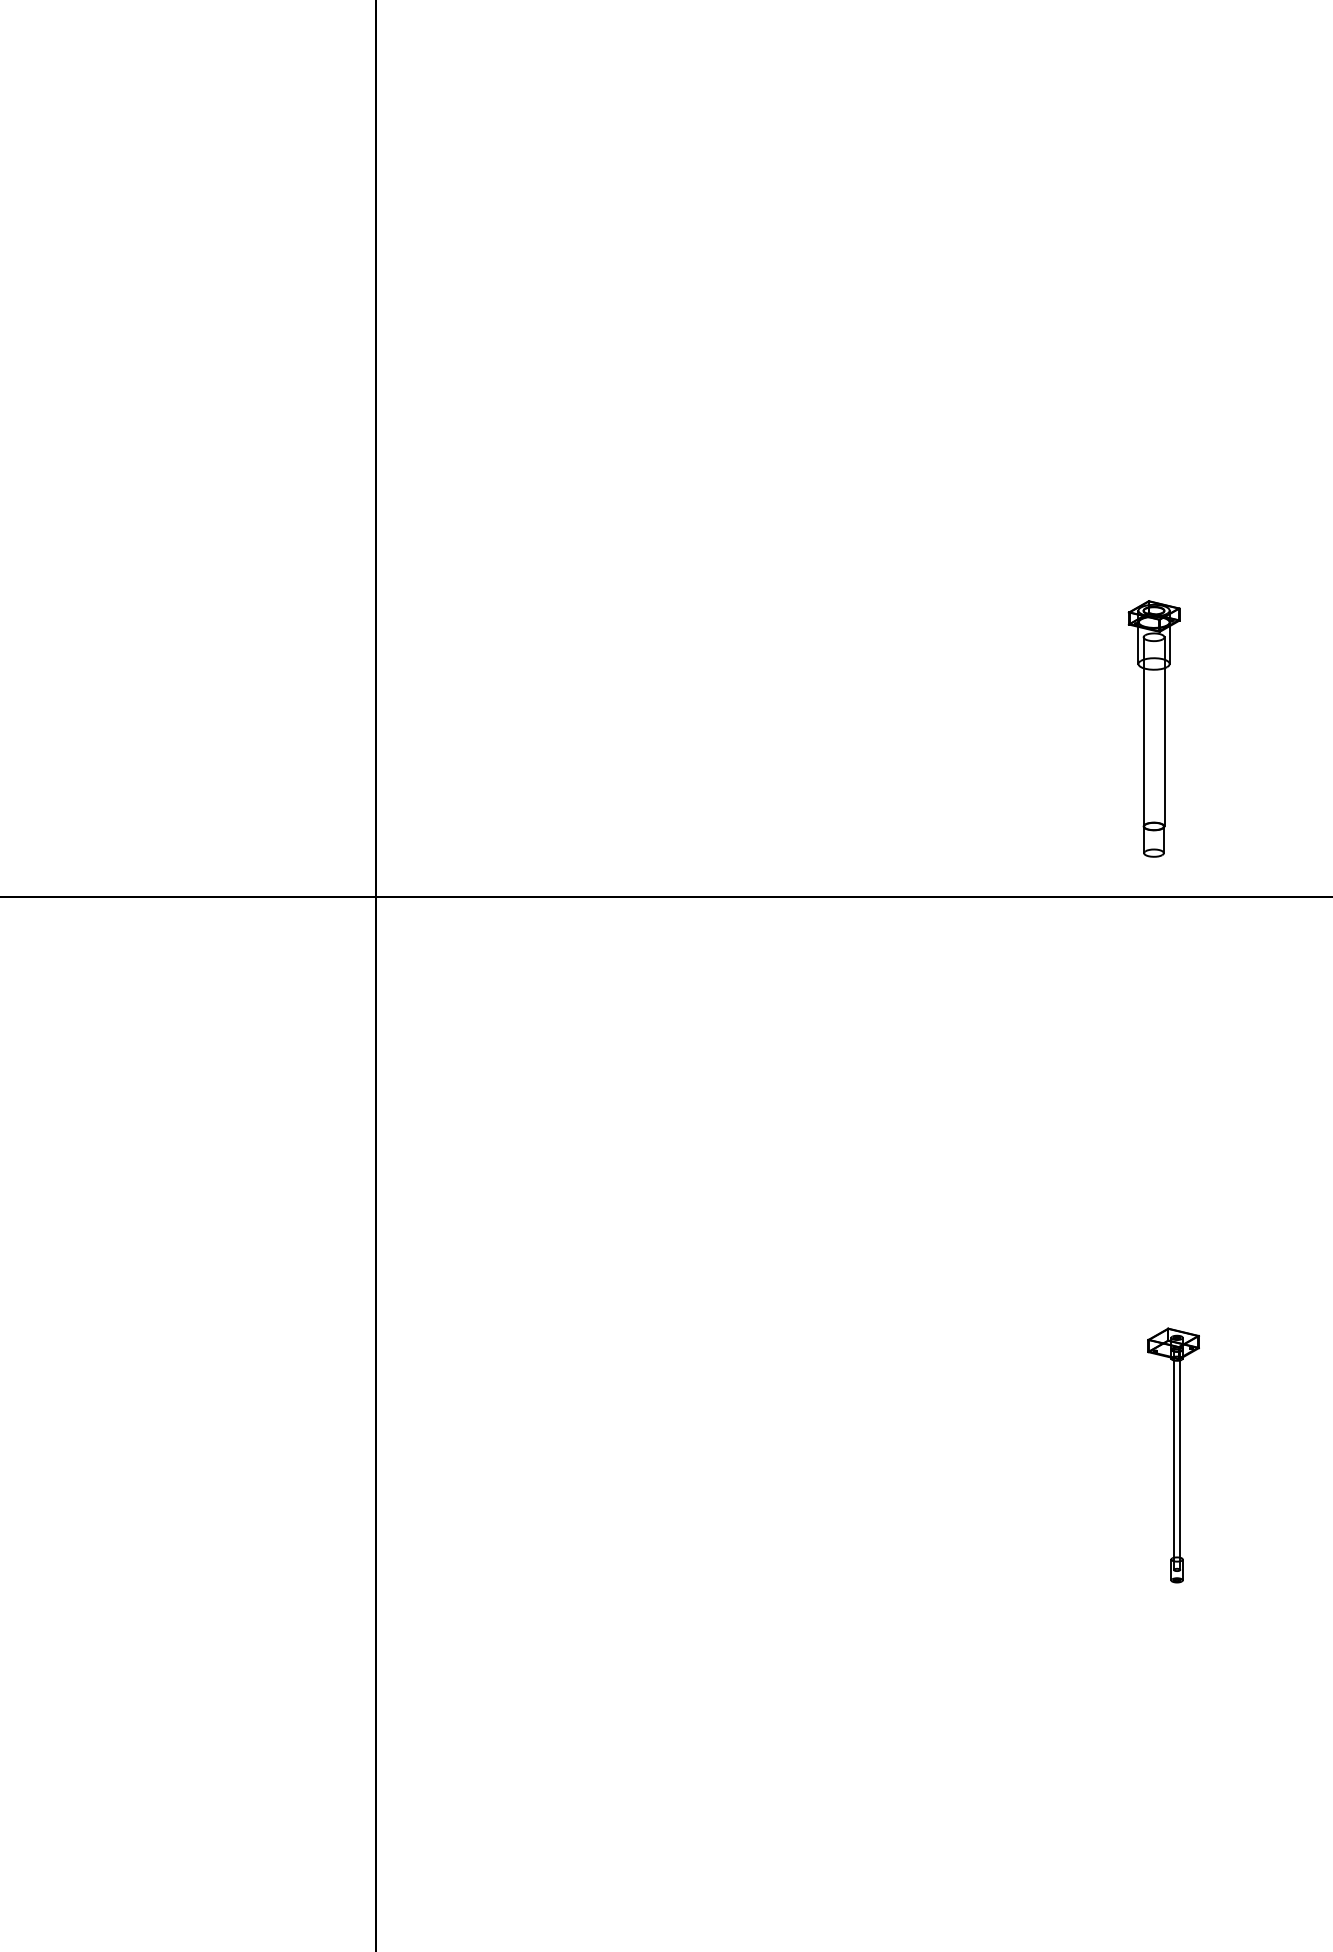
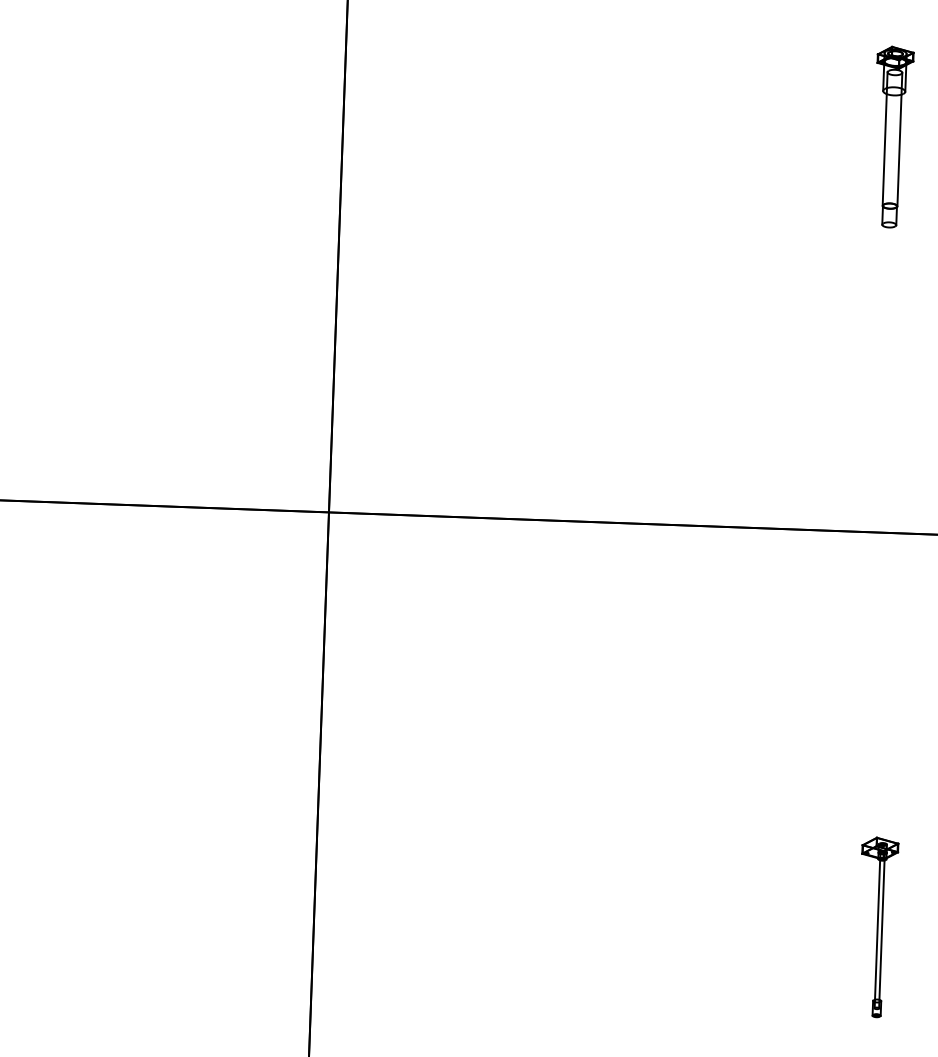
part: (1153, 728) -> (892, 136), moved

